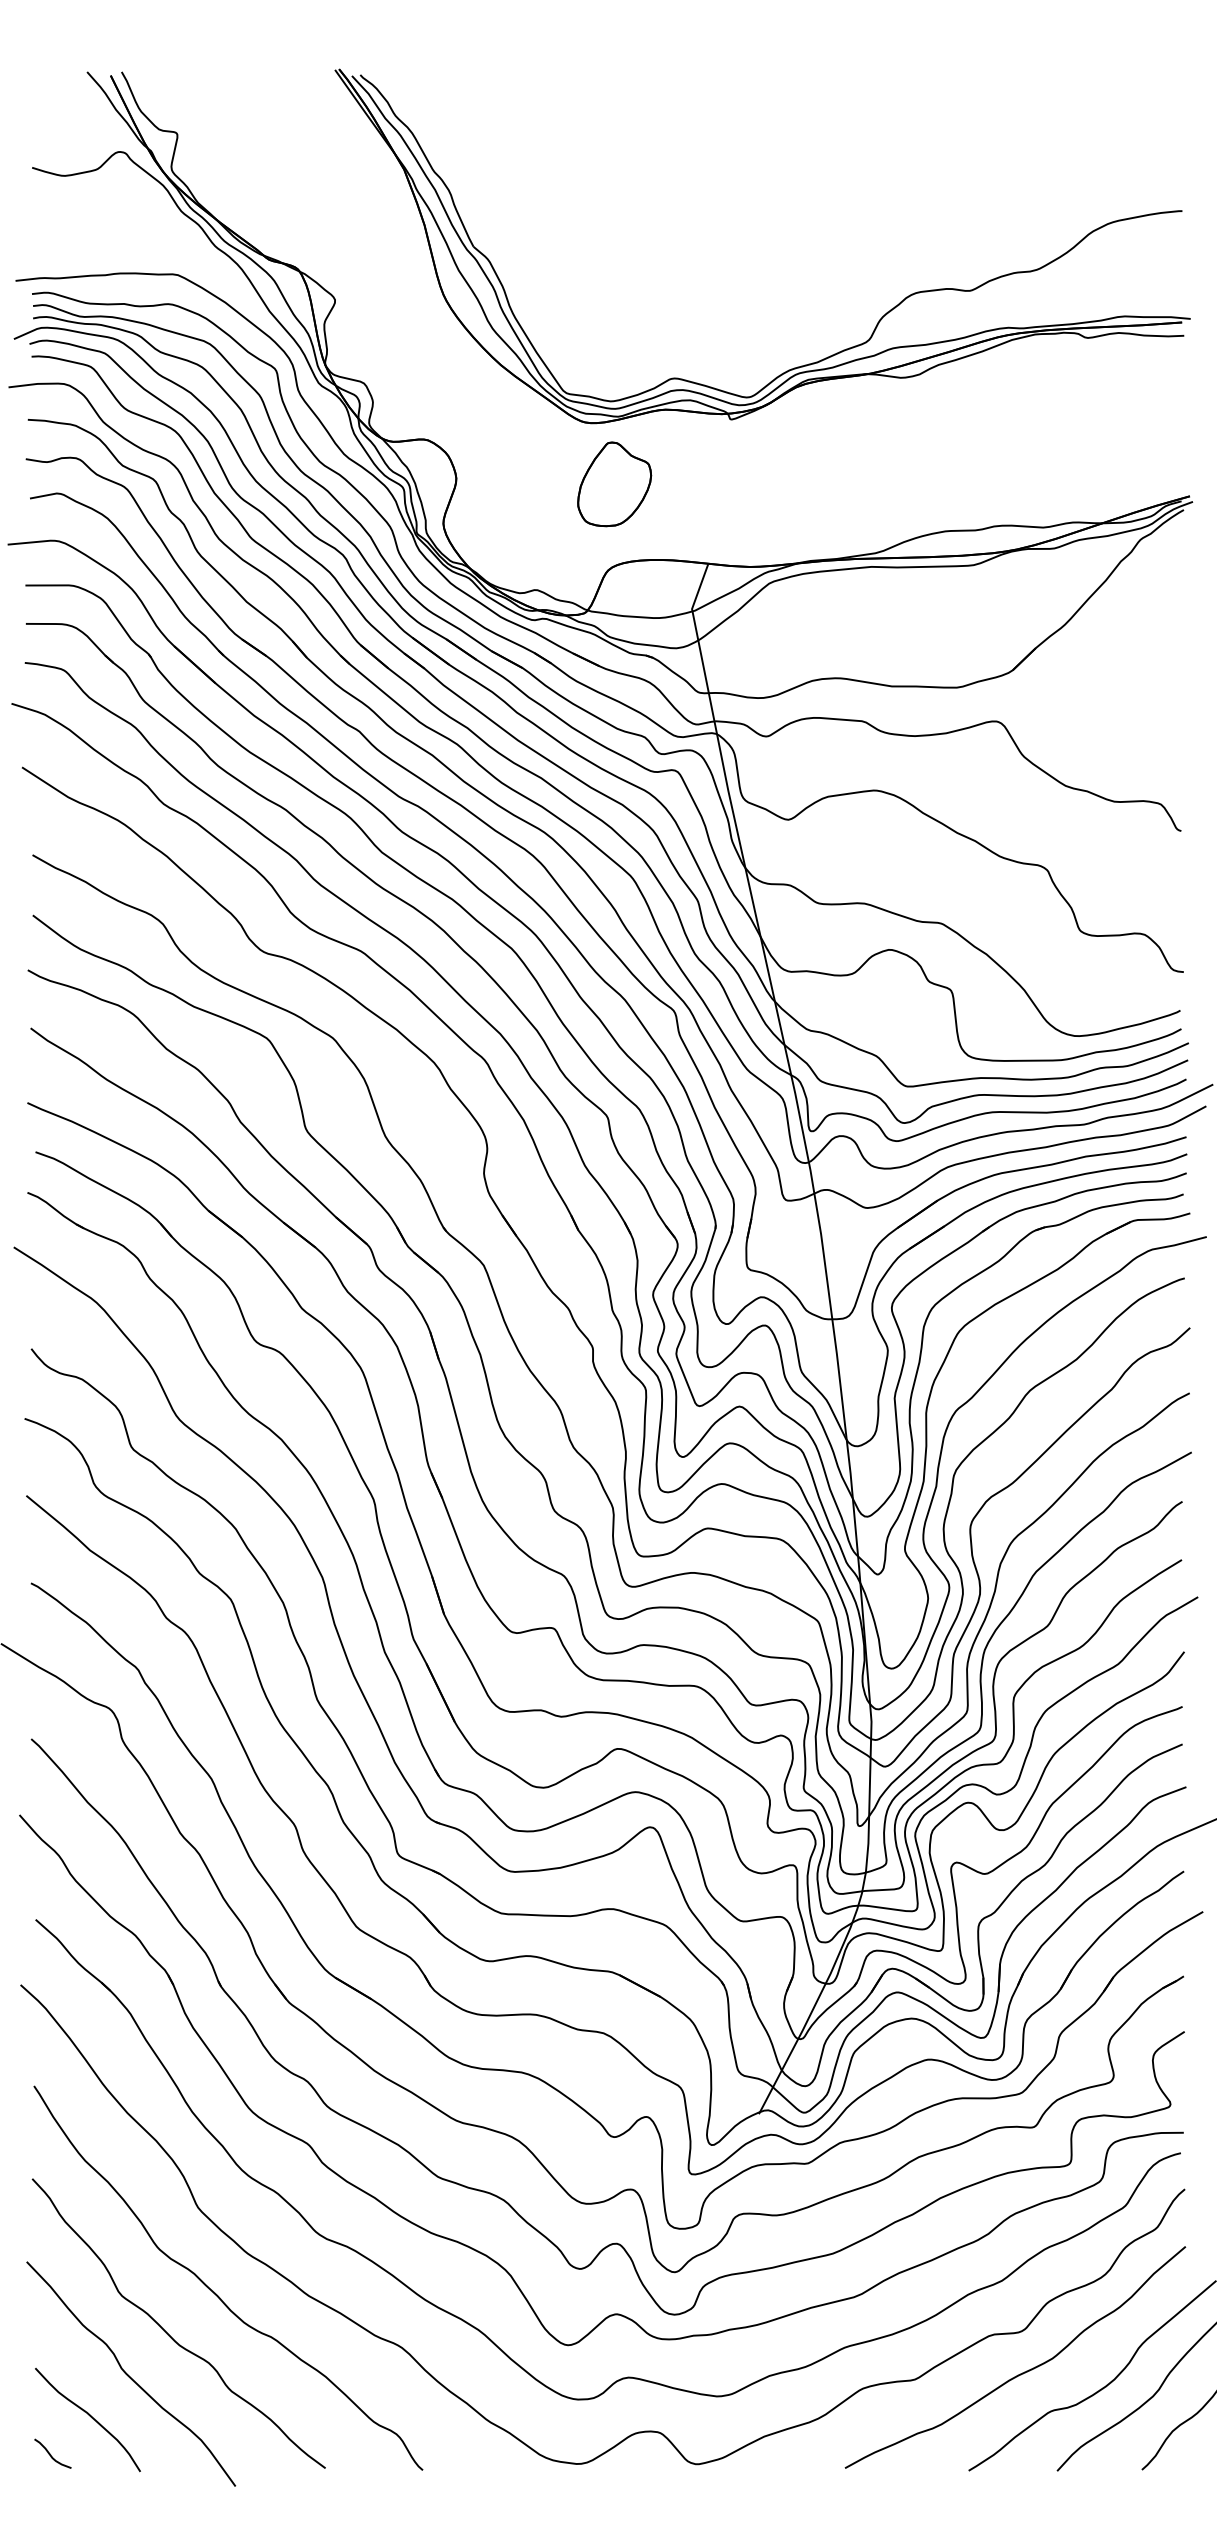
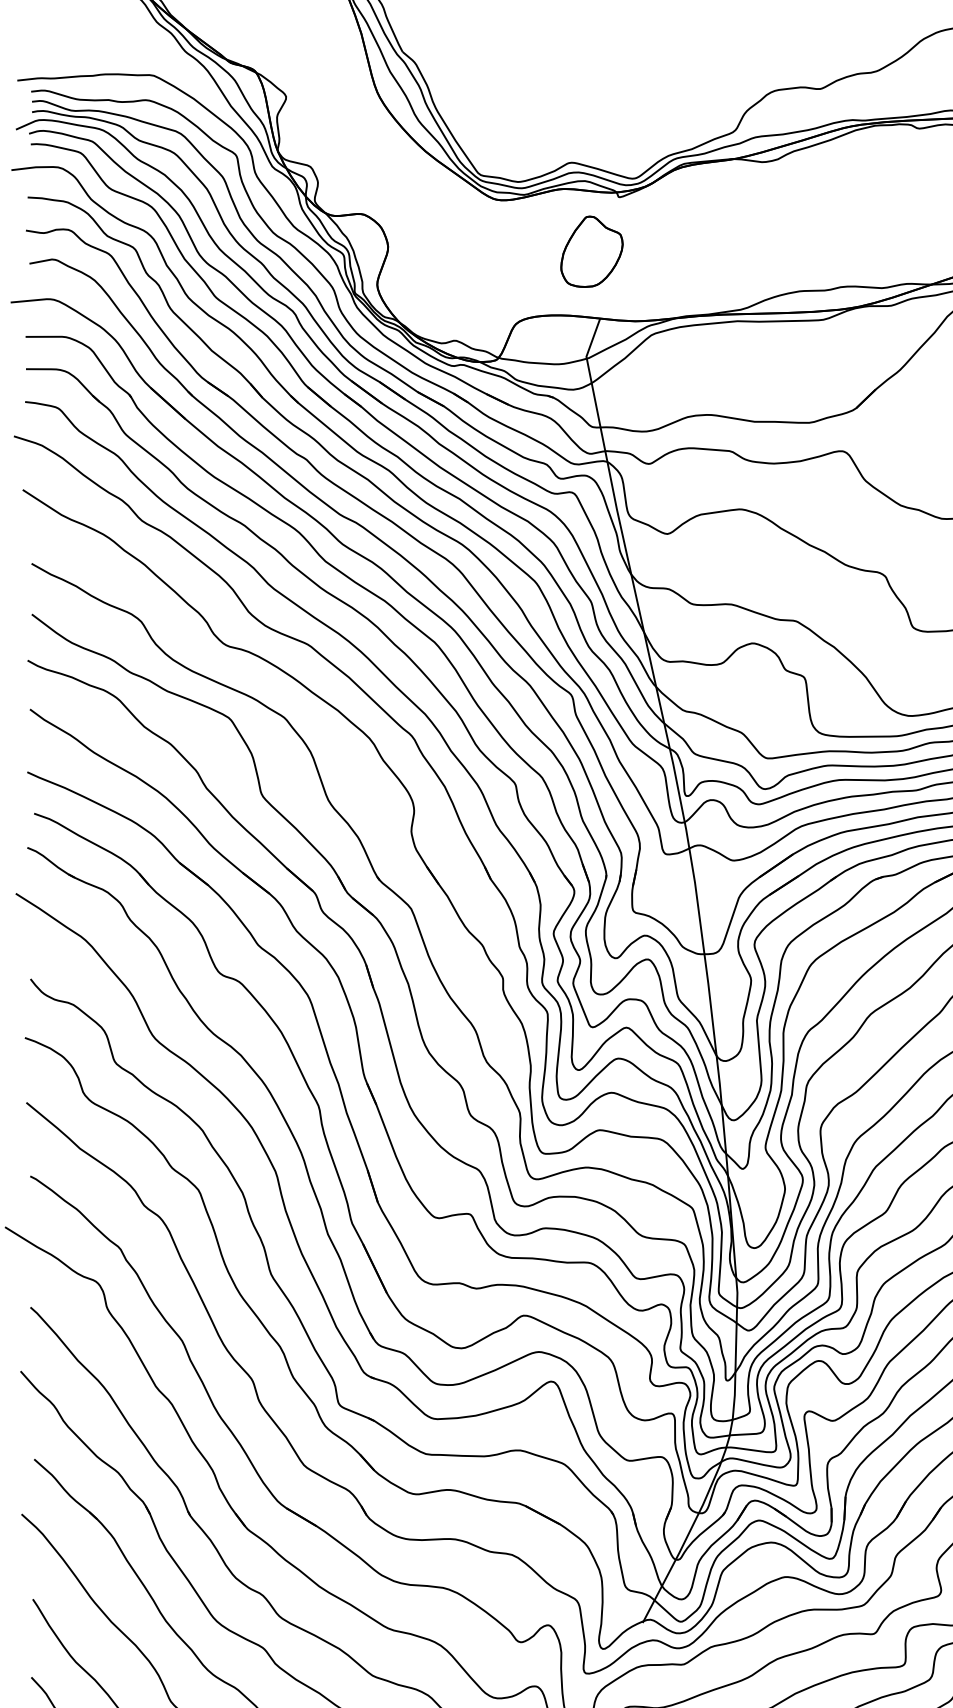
part: (614, 484) -> (591, 251), moved

